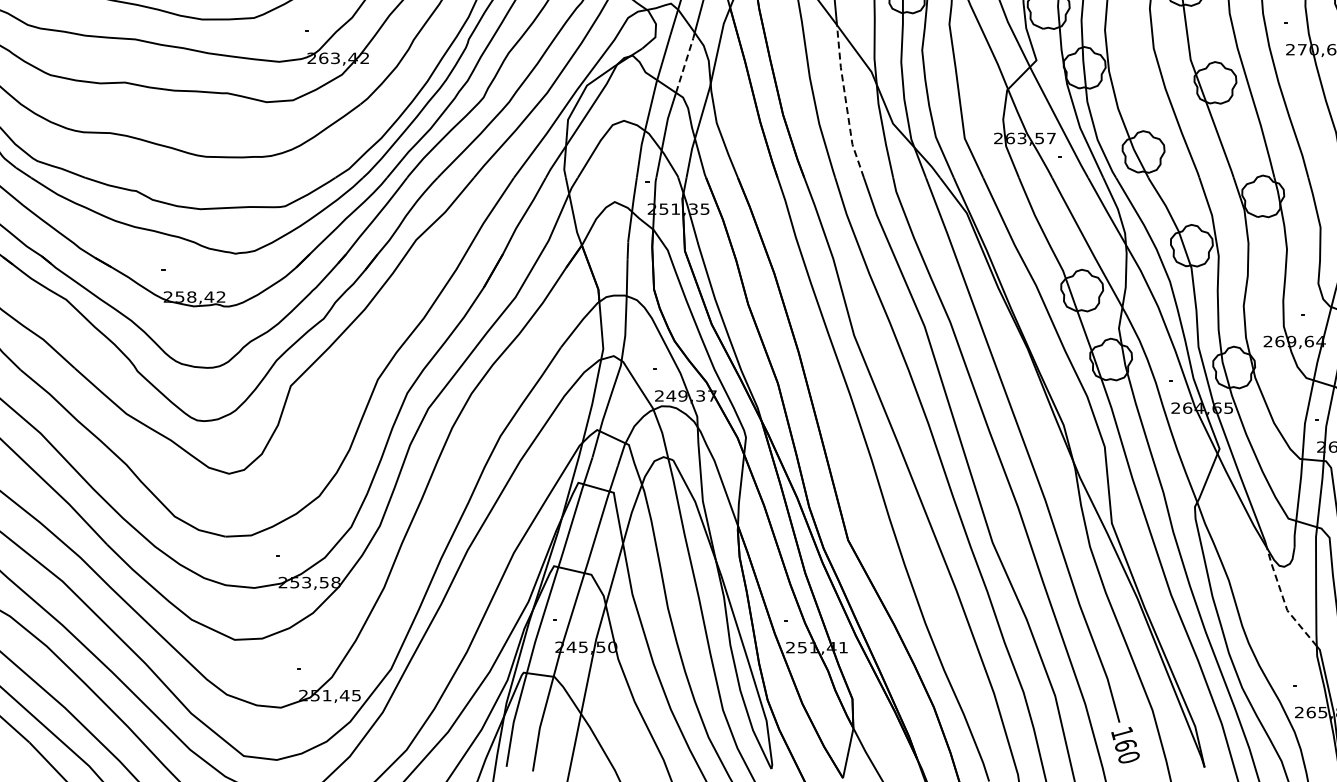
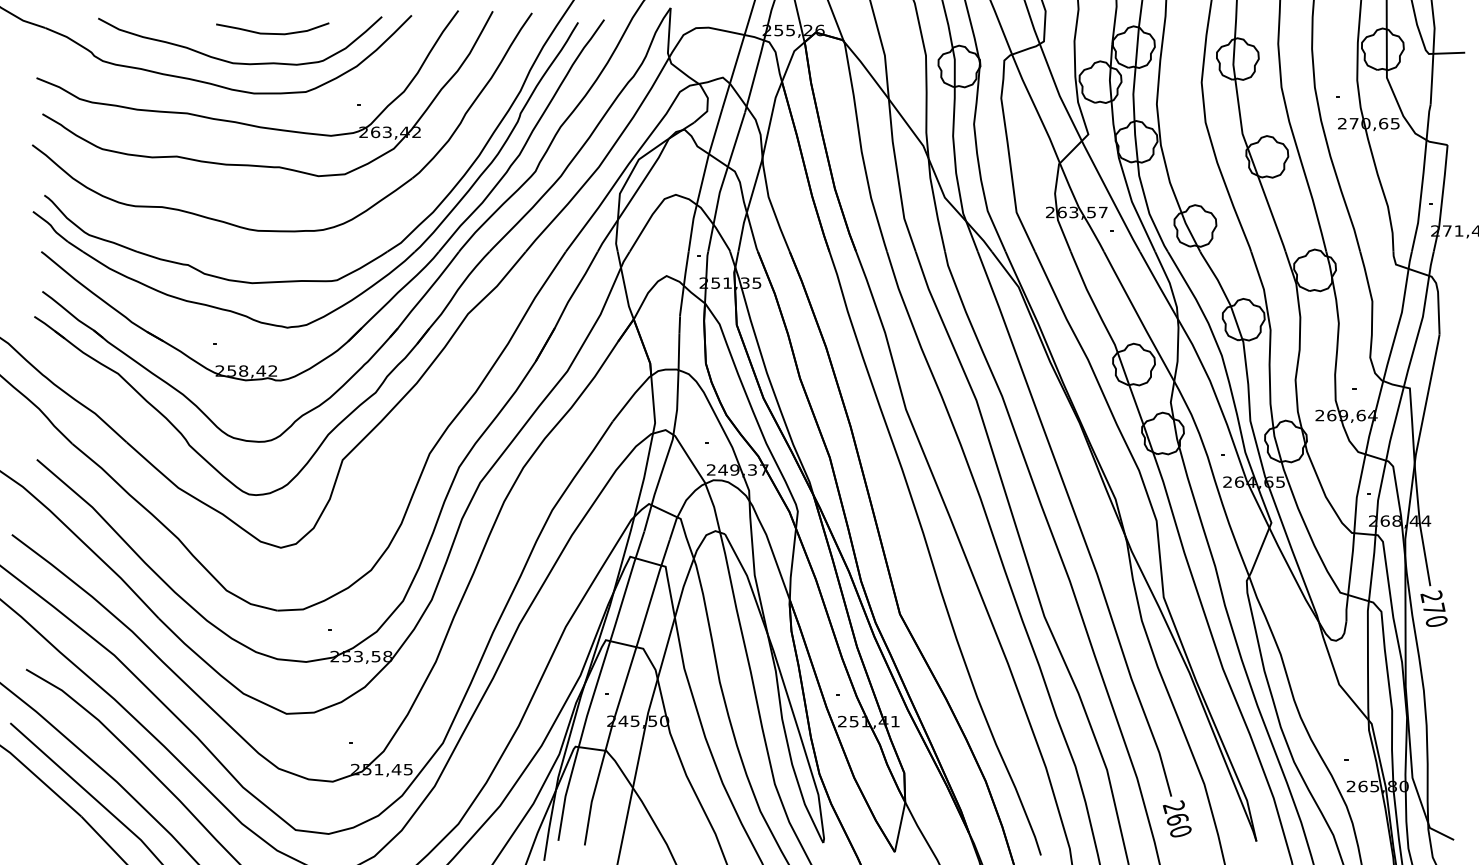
line: (684, 65) -> (736, 139), dashed -> solid
line: (845, 102) -> (897, 176), dashed -> solid
line: (1284, 601) -> (1336, 675), dashed -> solid
text: (1121, 733) -> (1173, 807), 160 -> 260

